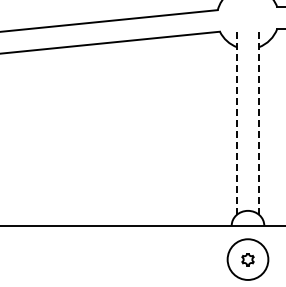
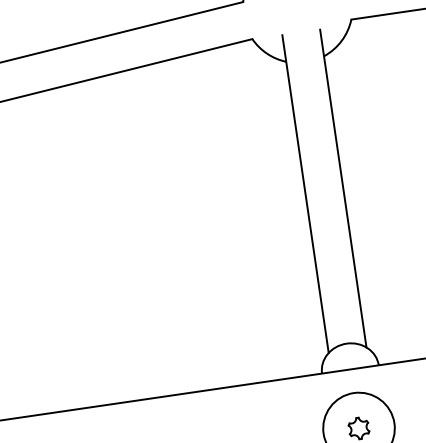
line: (237, 122) -> (305, 192), dashed -> solid
line: (258, 122) -> (342, 187), dashed -> solid

